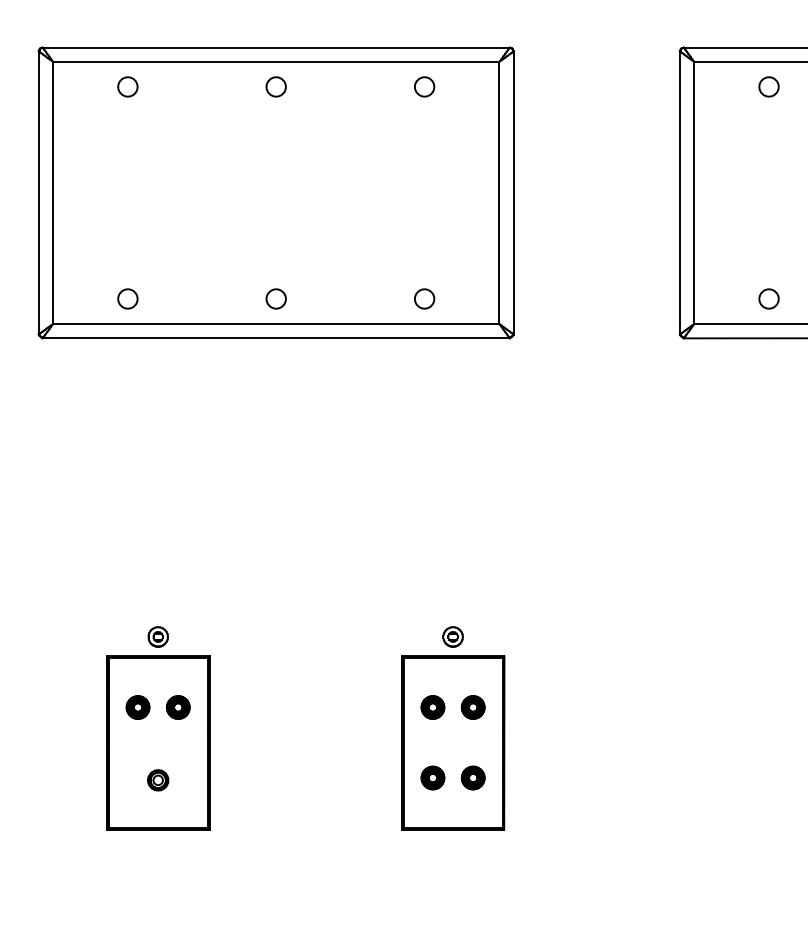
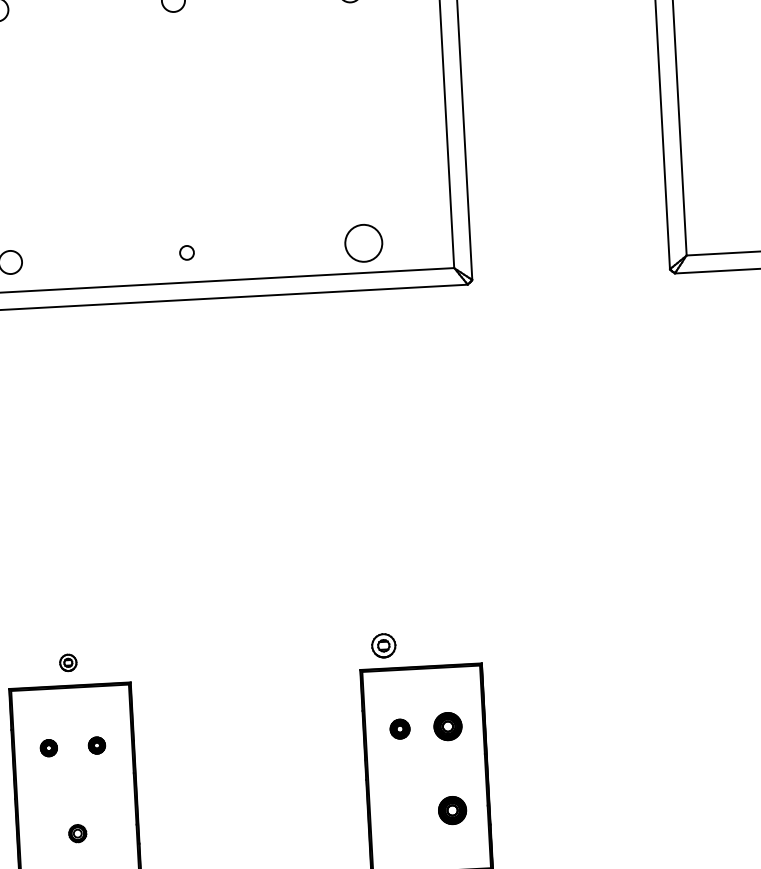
circle: (275, 298) -> (186, 252), size x0.6
circle: (424, 298) -> (363, 242), size x1.6
part: (157, 636) -> (67, 662), size x0.7
part: (452, 636) -> (383, 645), moved
part: (137, 707) -> (48, 748), size x0.6
part: (178, 707) -> (97, 745), size x0.6
part: (432, 707) -> (399, 729), size x0.7
part: (432, 777) -> (404, 812), removed
part: (158, 780) -> (78, 833), size x0.7

